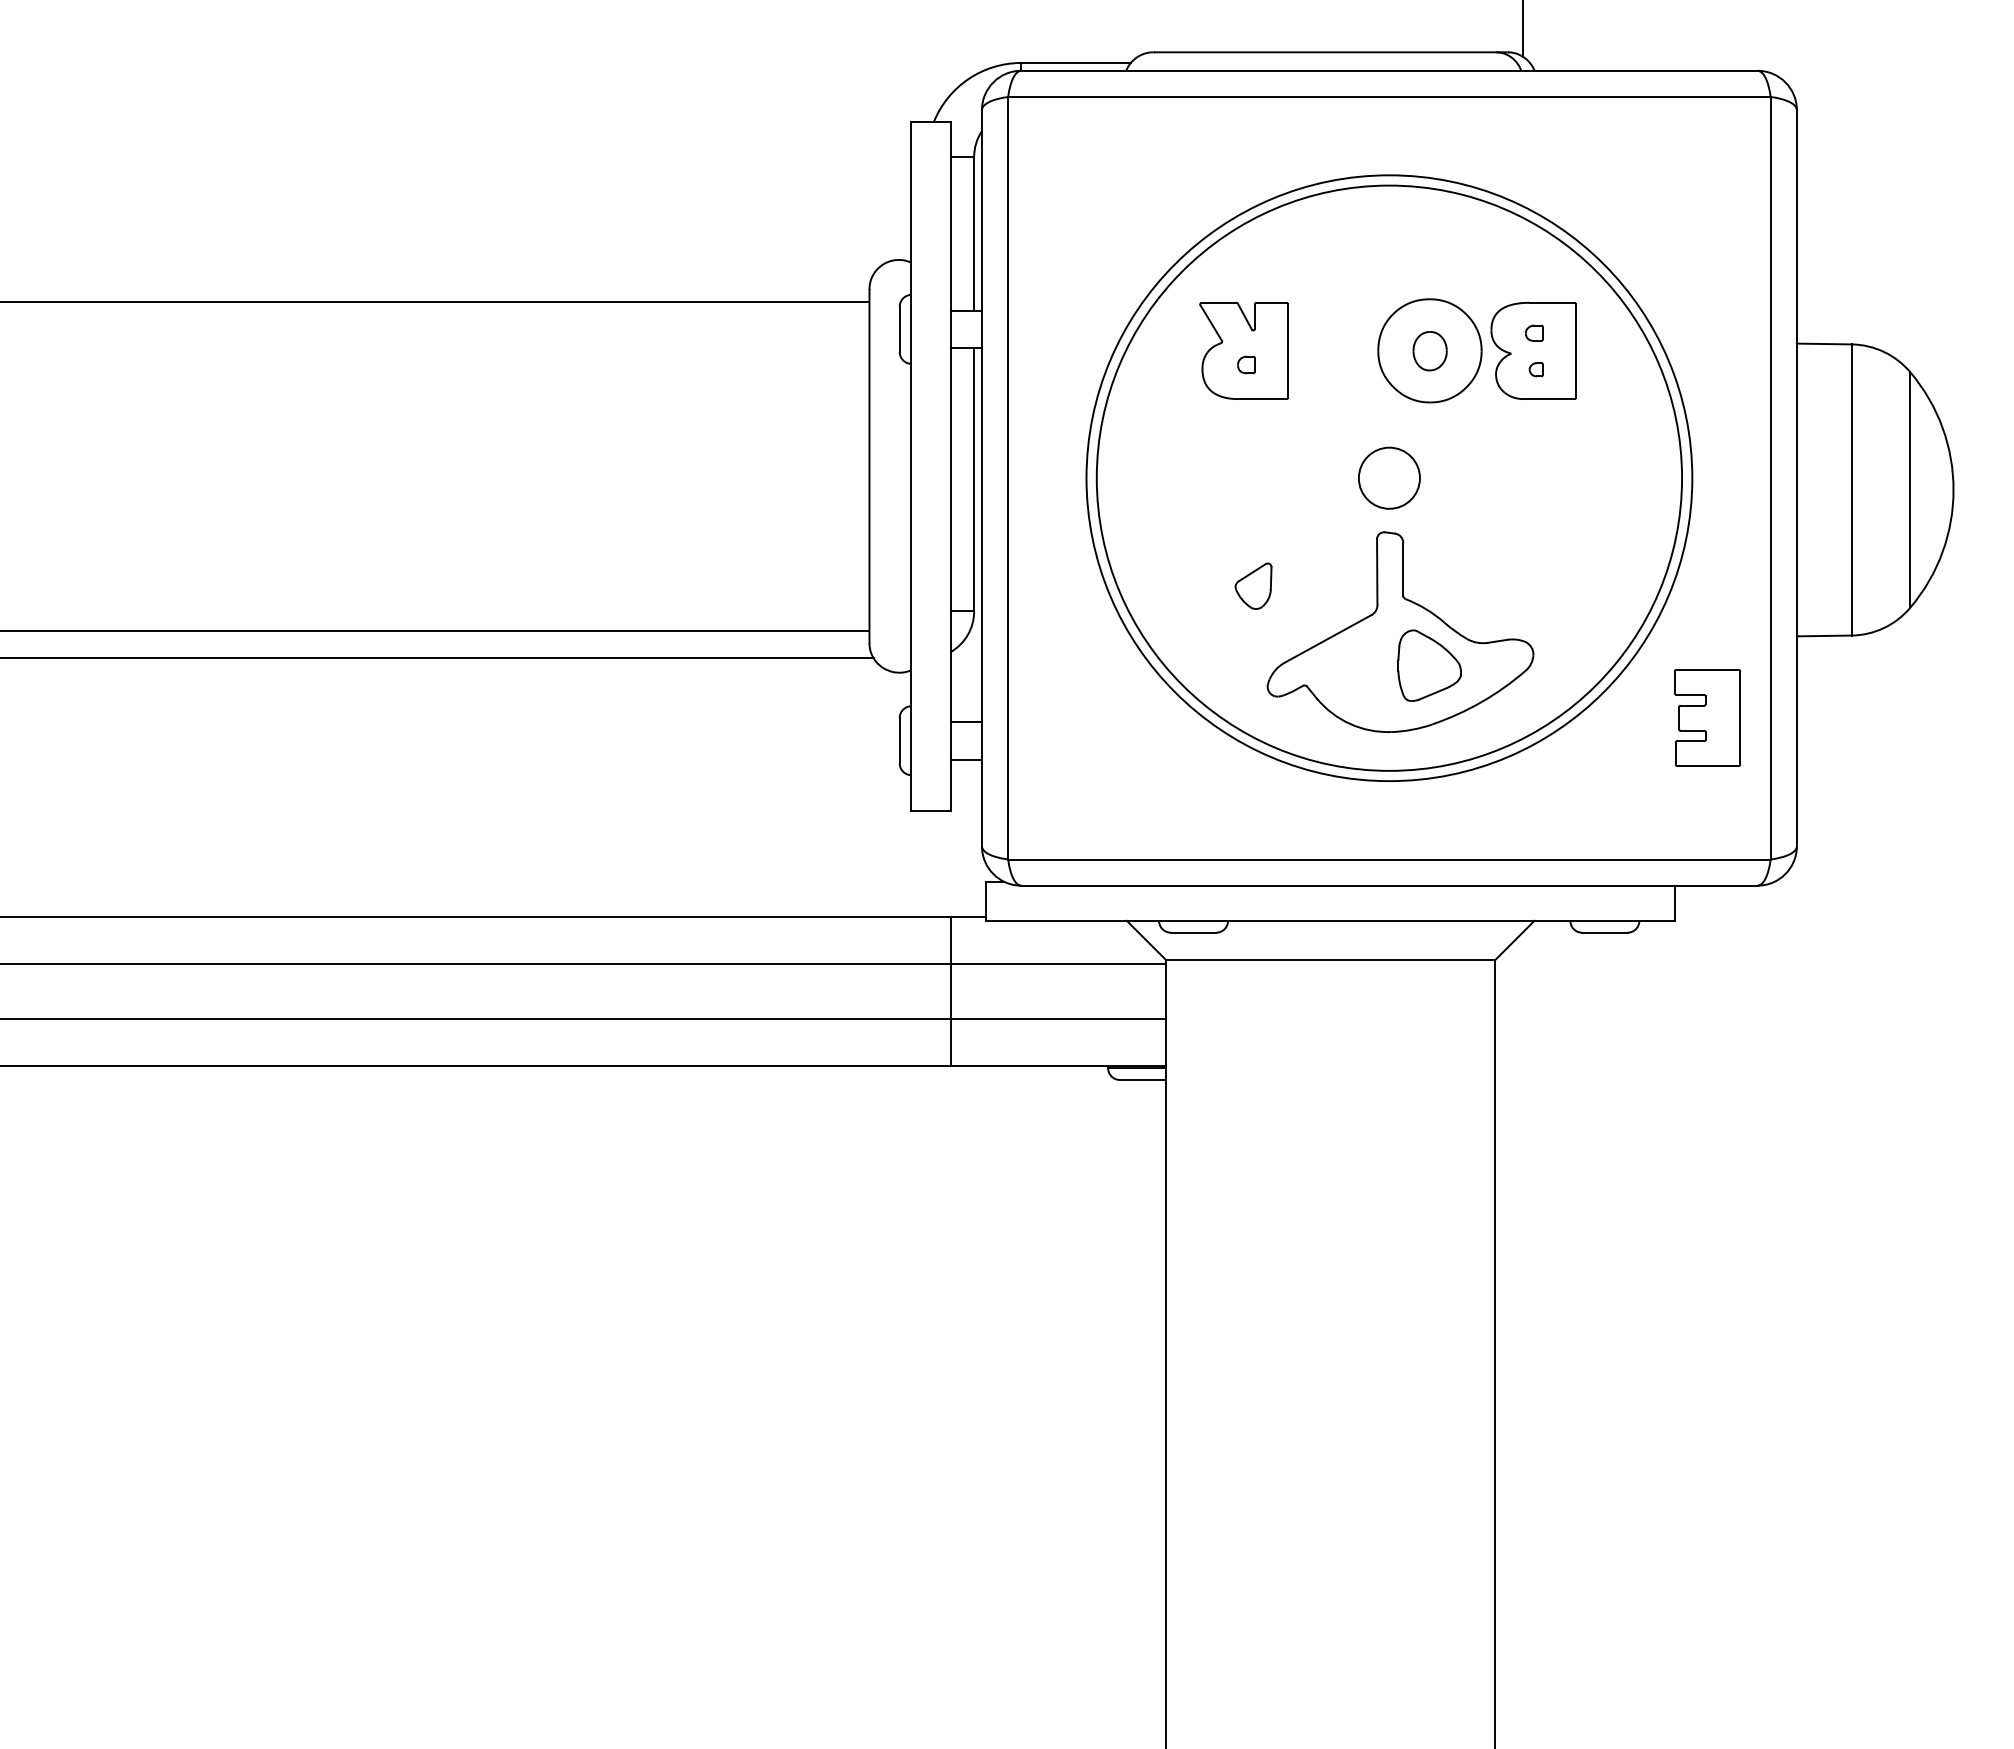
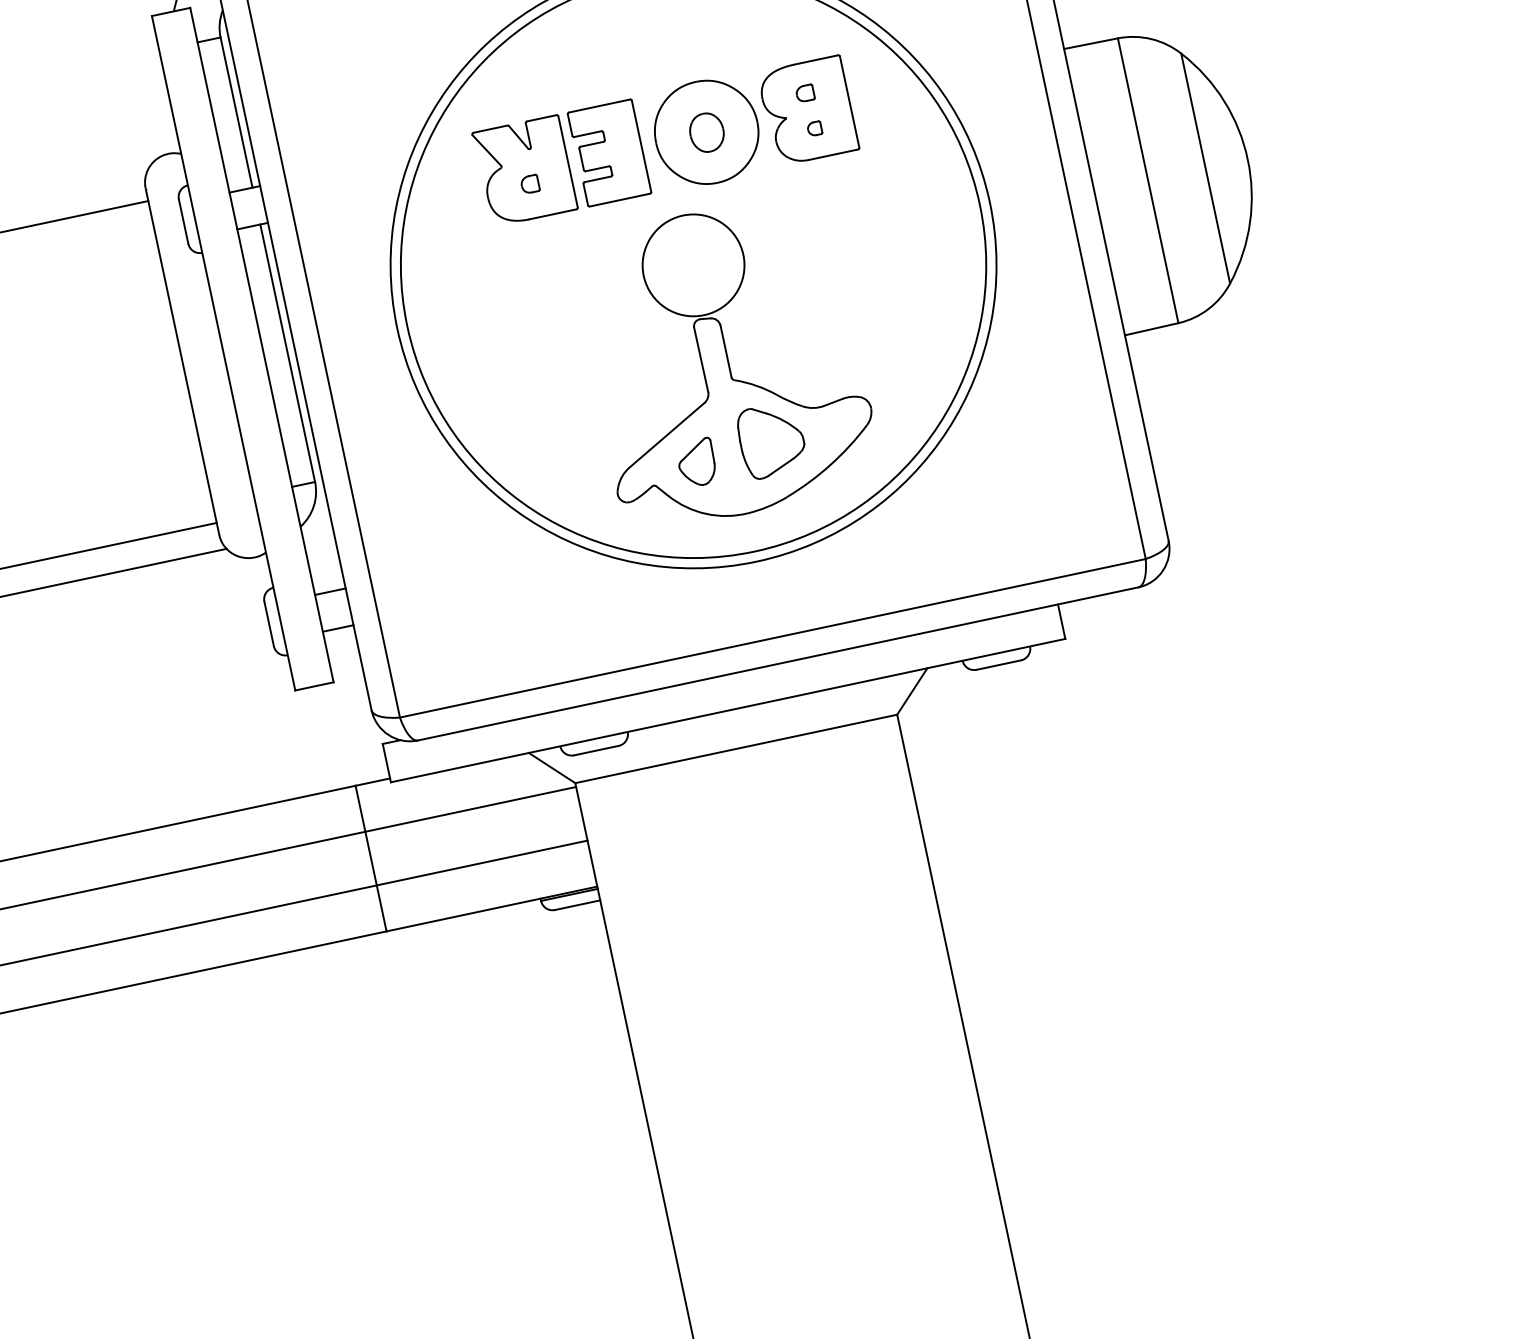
circle: (1389, 478) -> (693, 265), size x1.67
part: (1253, 585) -> (696, 462), moved
part: (1707, 717) -> (609, 152), moved

